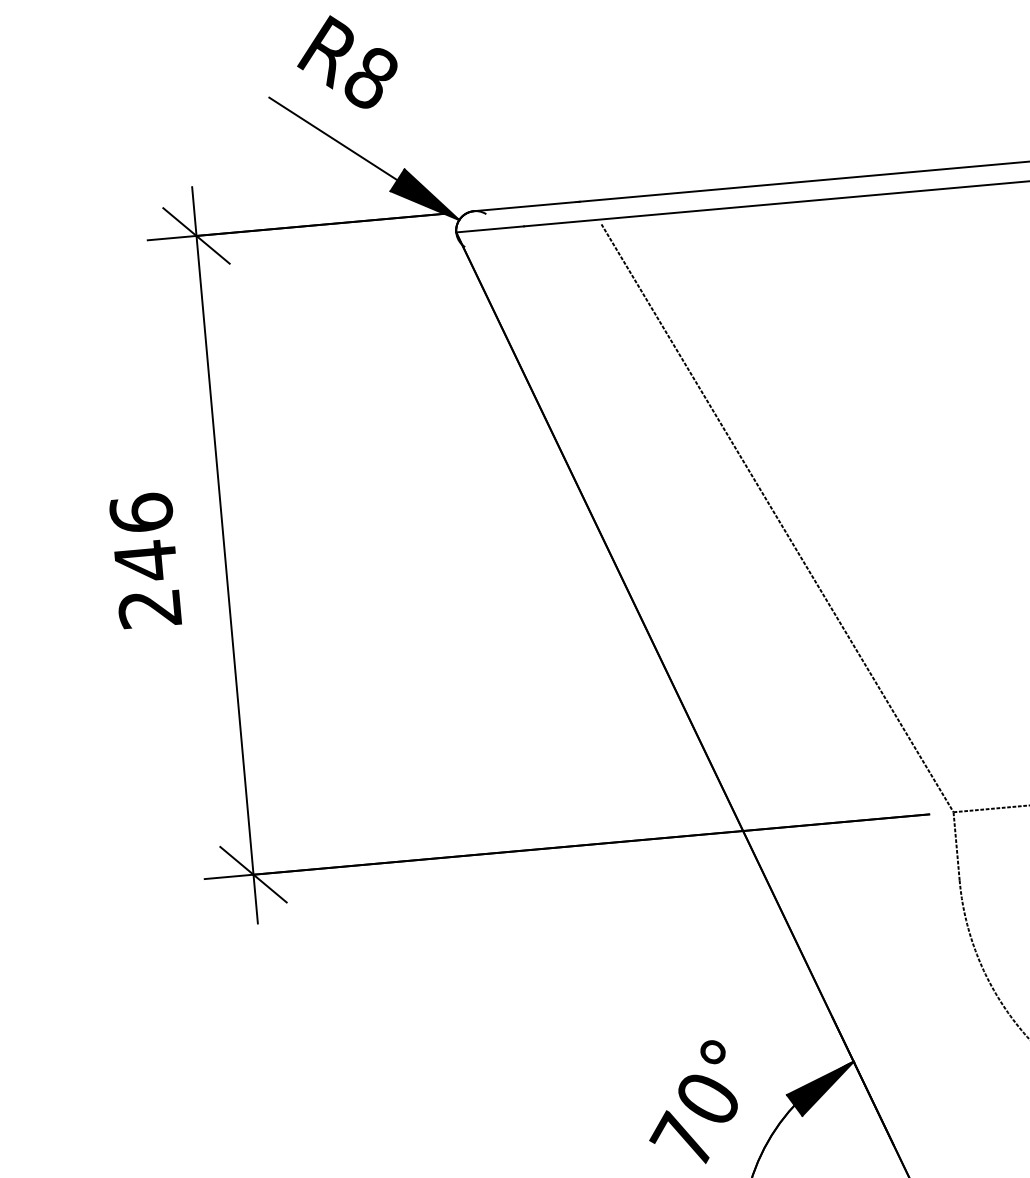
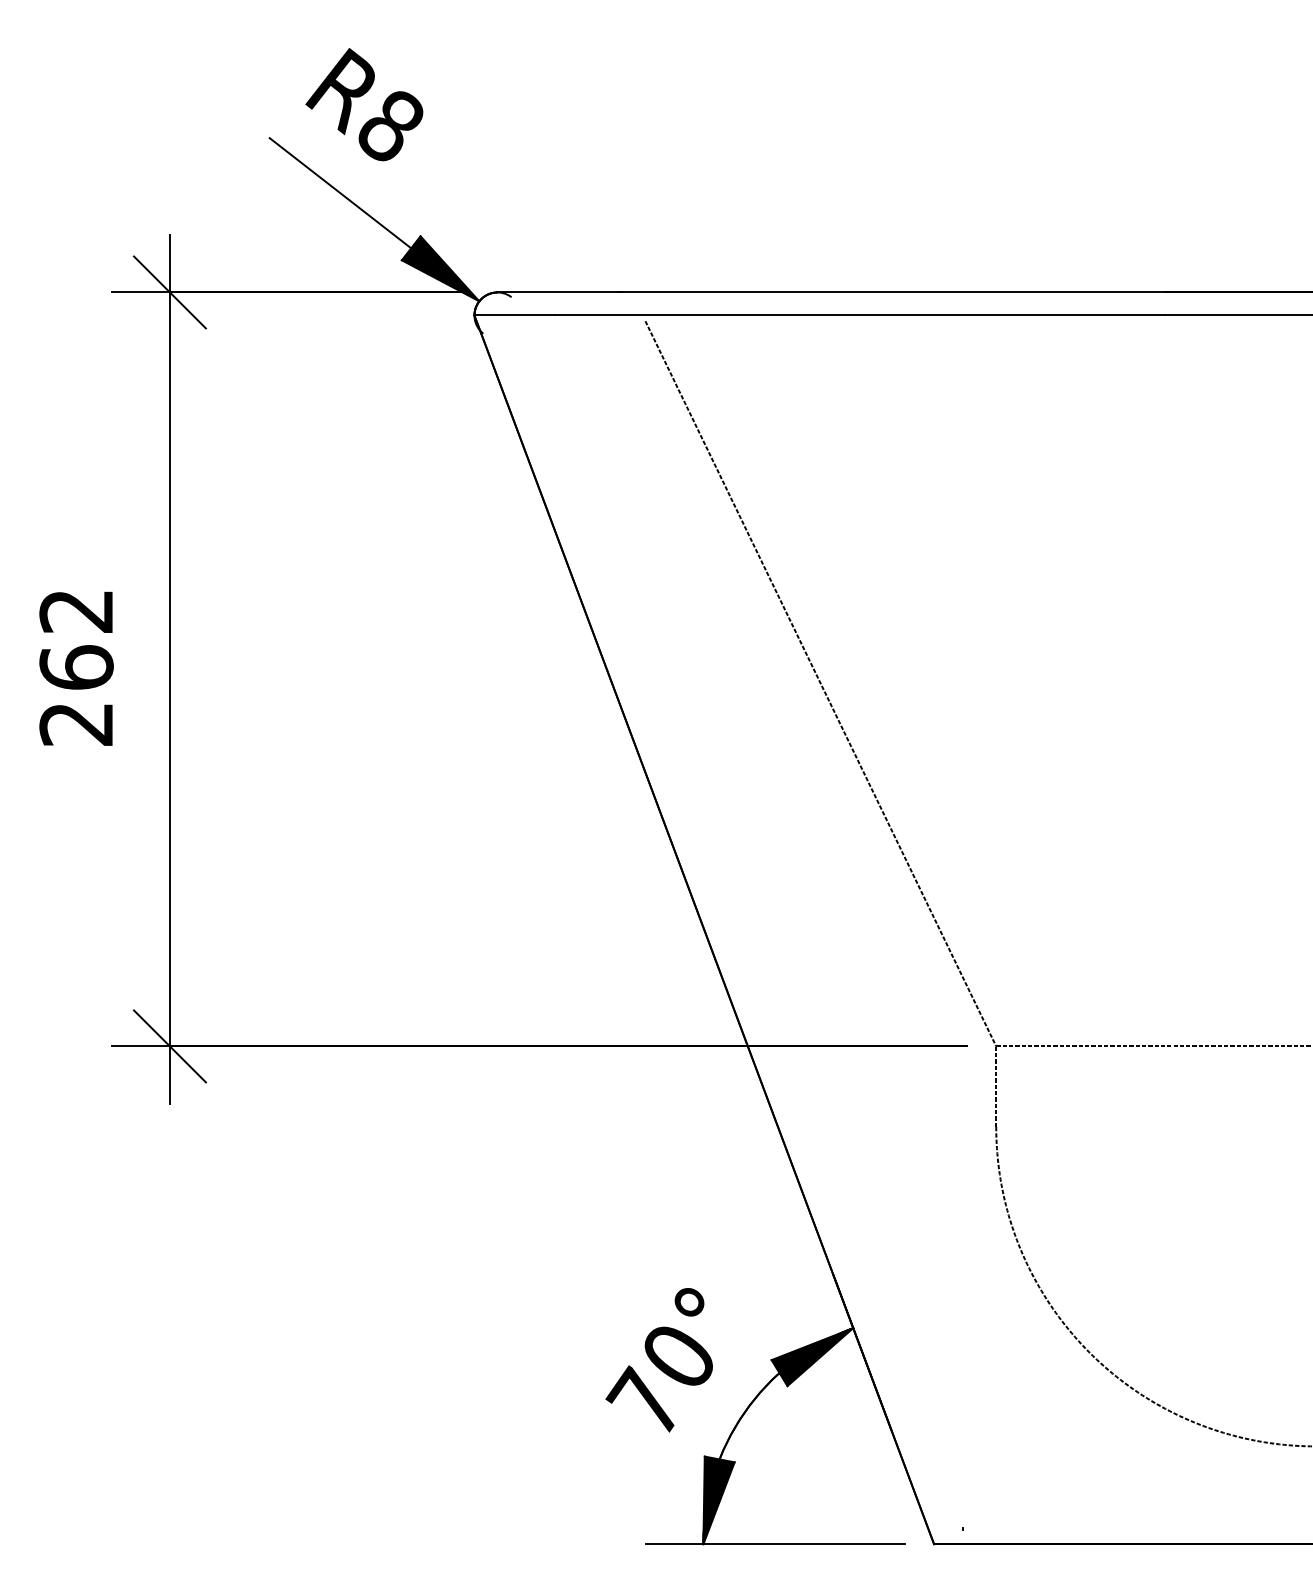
text: (143, 537) -> (76, 639), 246 -> 262

